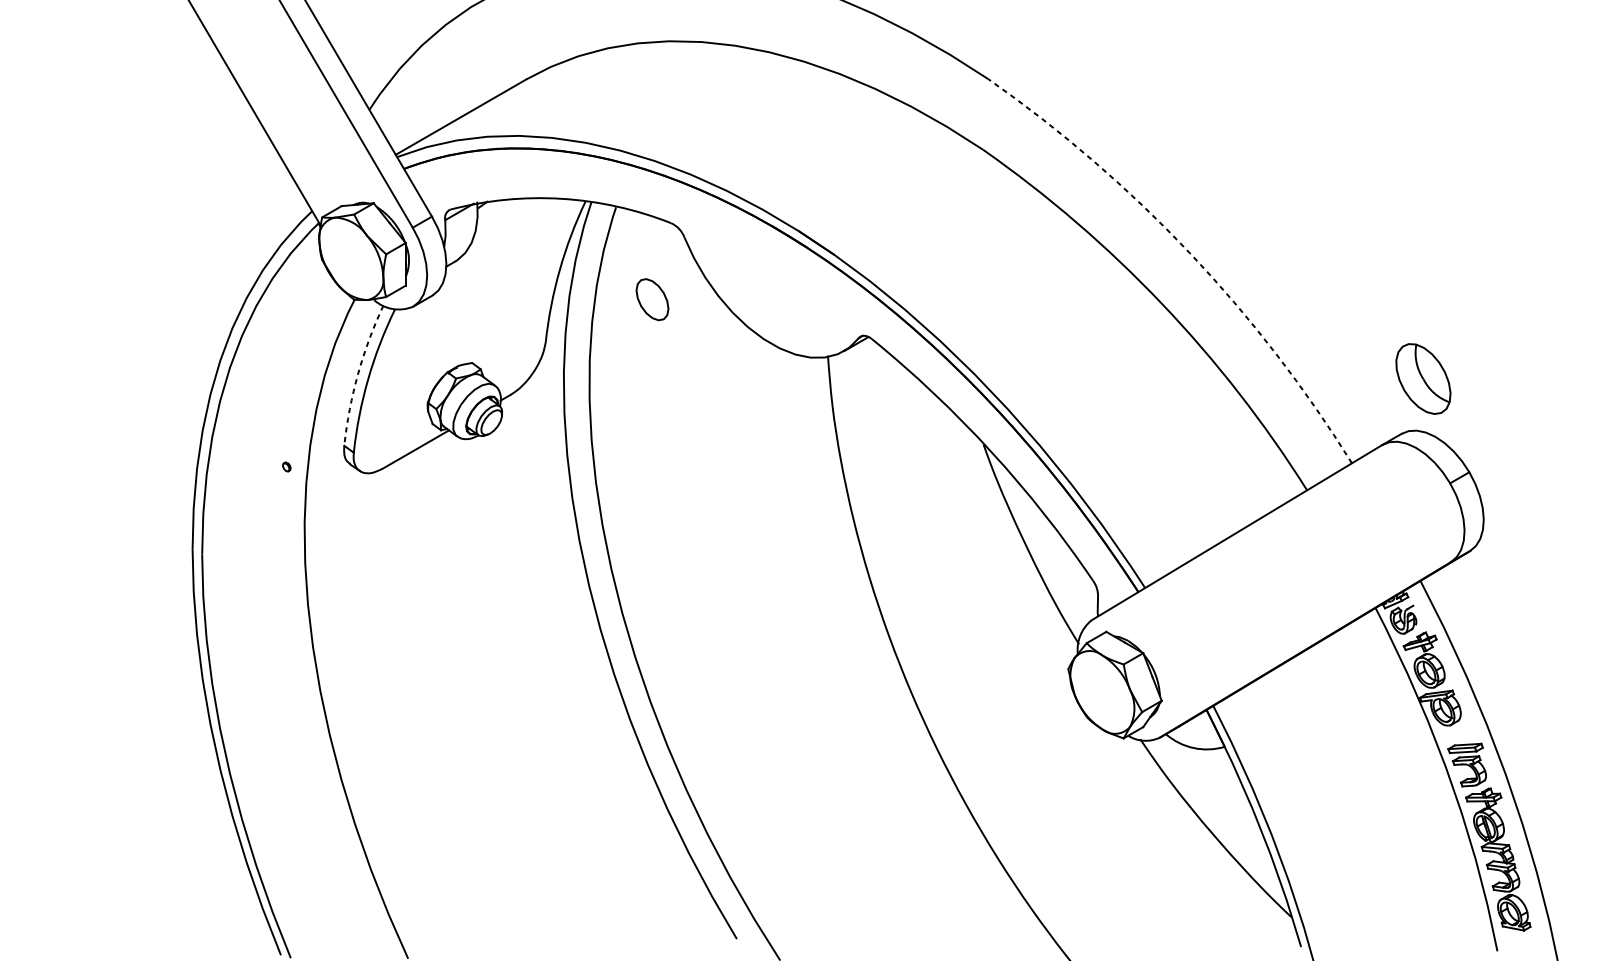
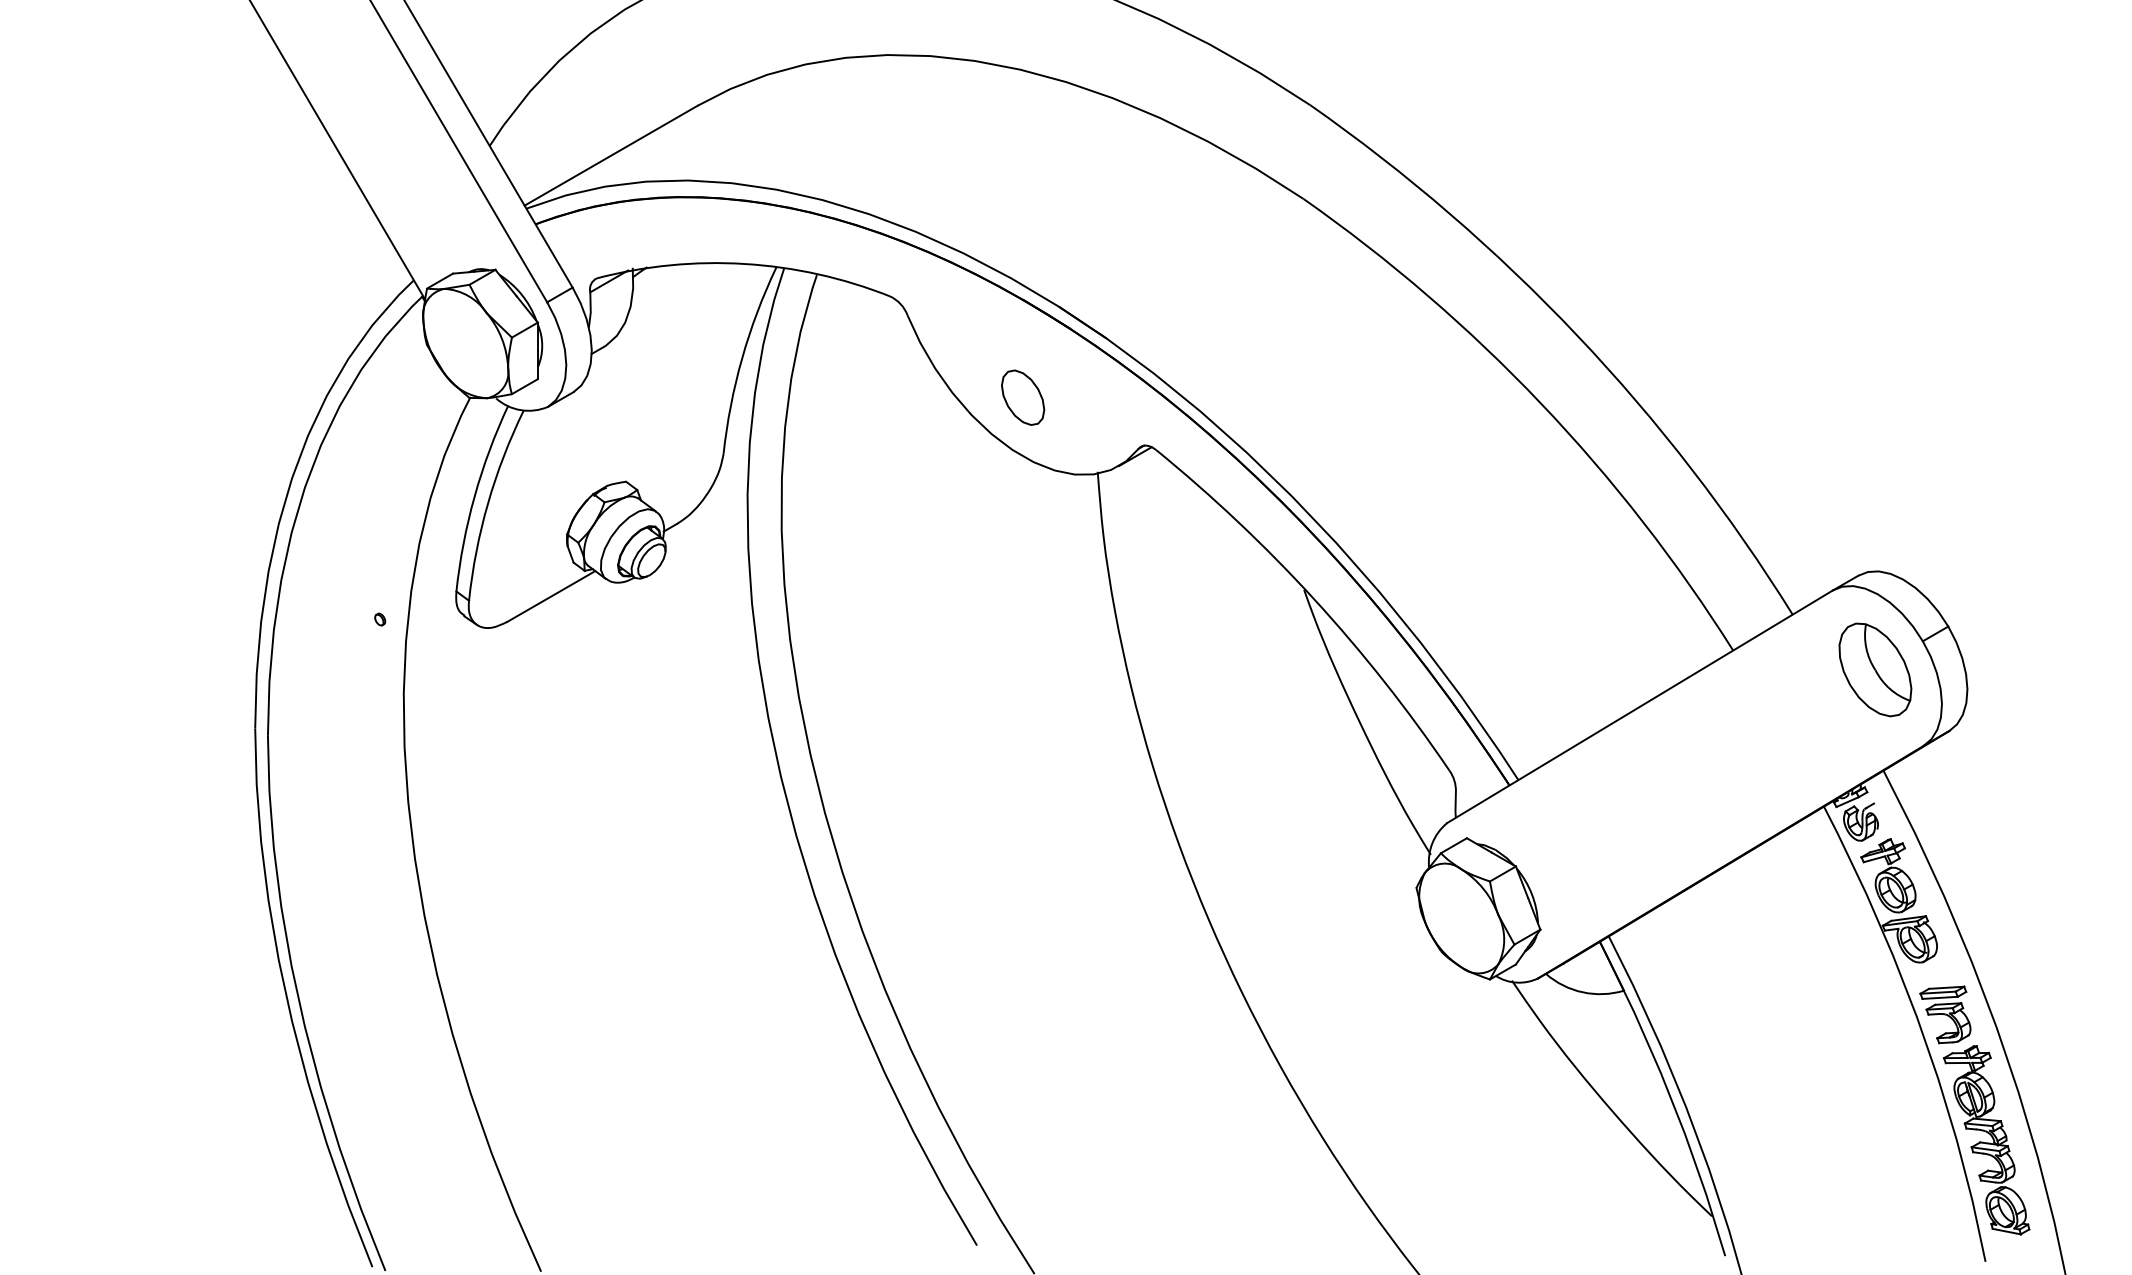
arc: (1189, 252) -> (1577, 335), dashed -> solid
part: (652, 299) -> (1023, 397), moved
arc: (357, 374) -> (474, 496), dashed -> solid
part: (1423, 378) -> (1875, 669), moved

